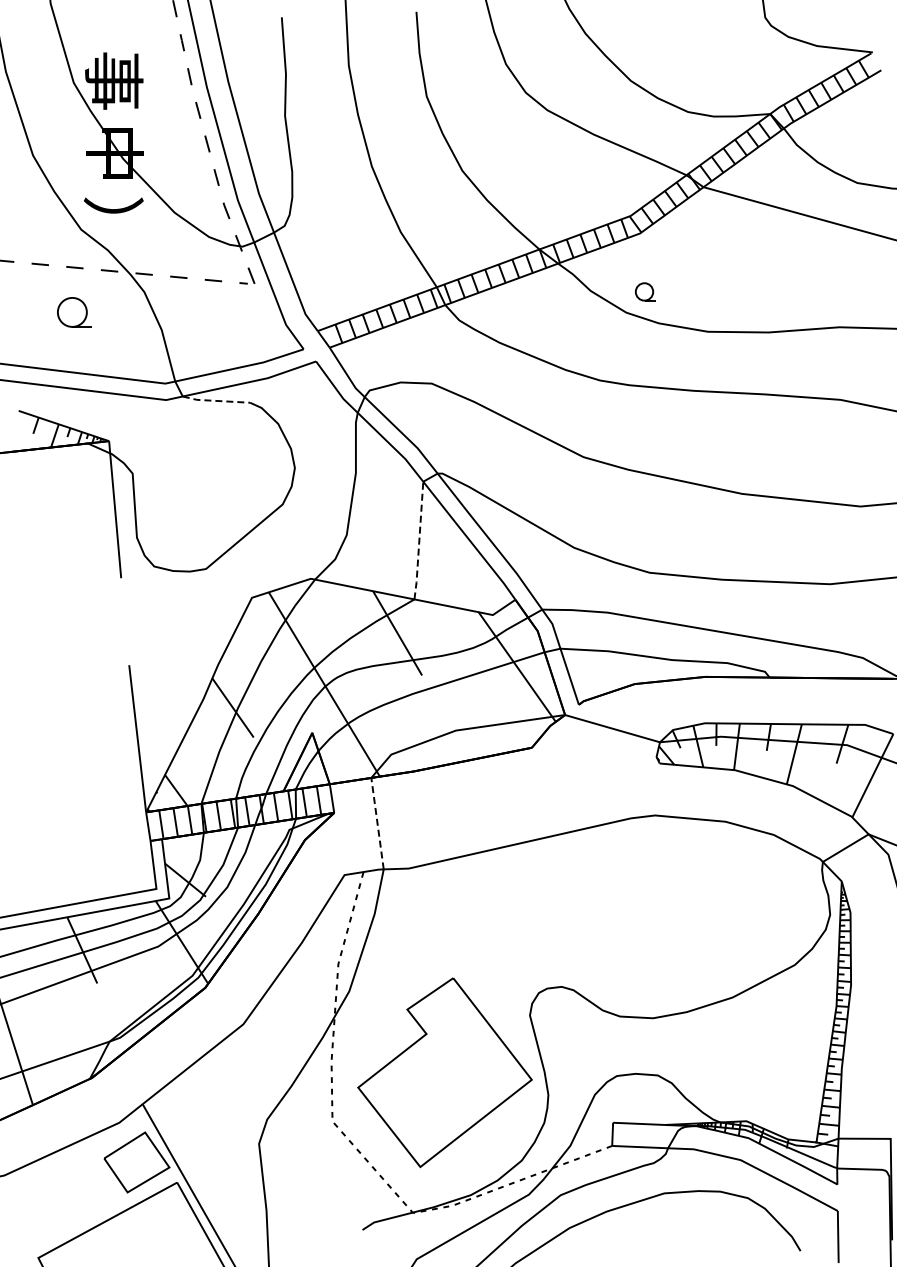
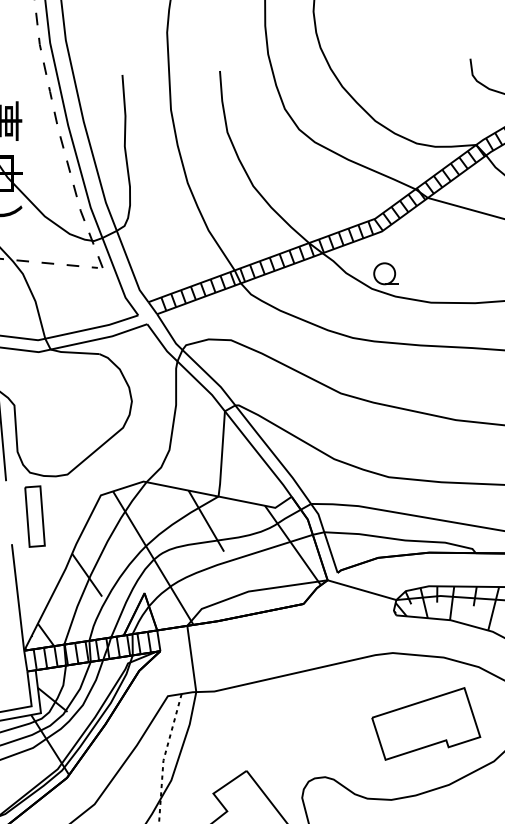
part: (645, 291) -> (385, 273), size x1.67
line: (215, 400) -> (74, 352), dashed -> solid
line: (419, 541) -> (222, 454), dashed -> solid
part: (160, 626) -> (34, 516), added
line: (377, 823) -> (191, 658), dashed -> solid
part: (700, 912) -> (425, 723), added

